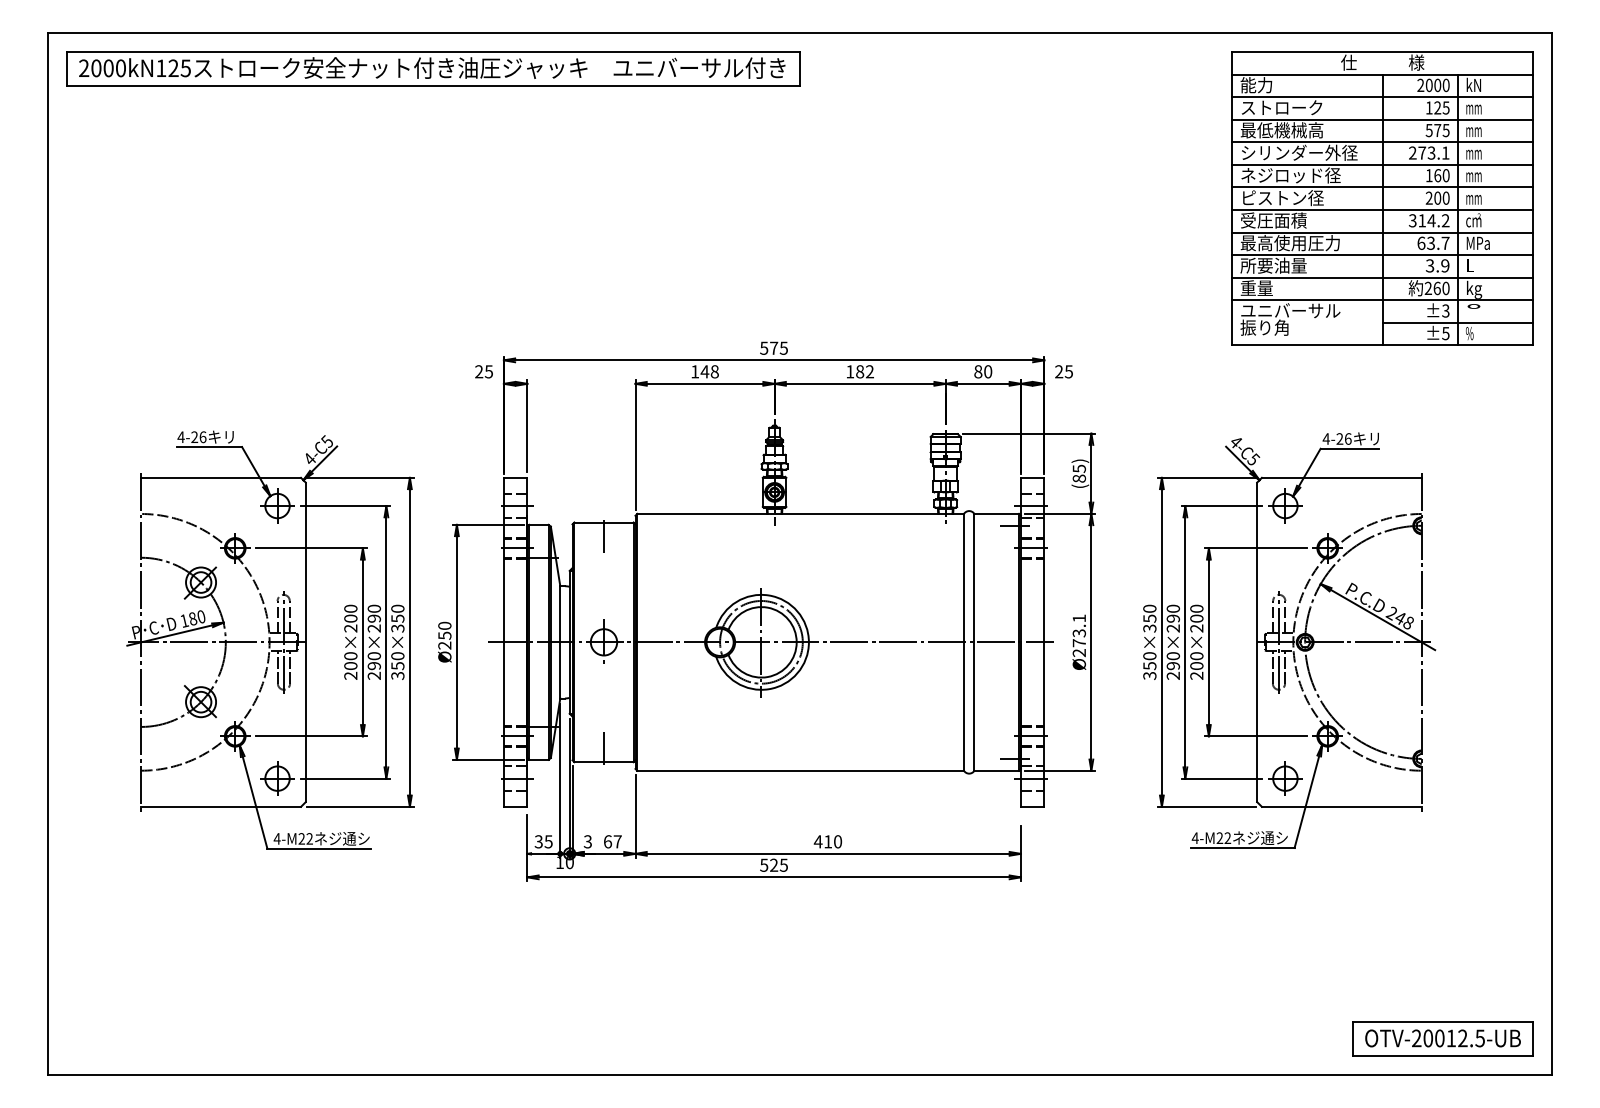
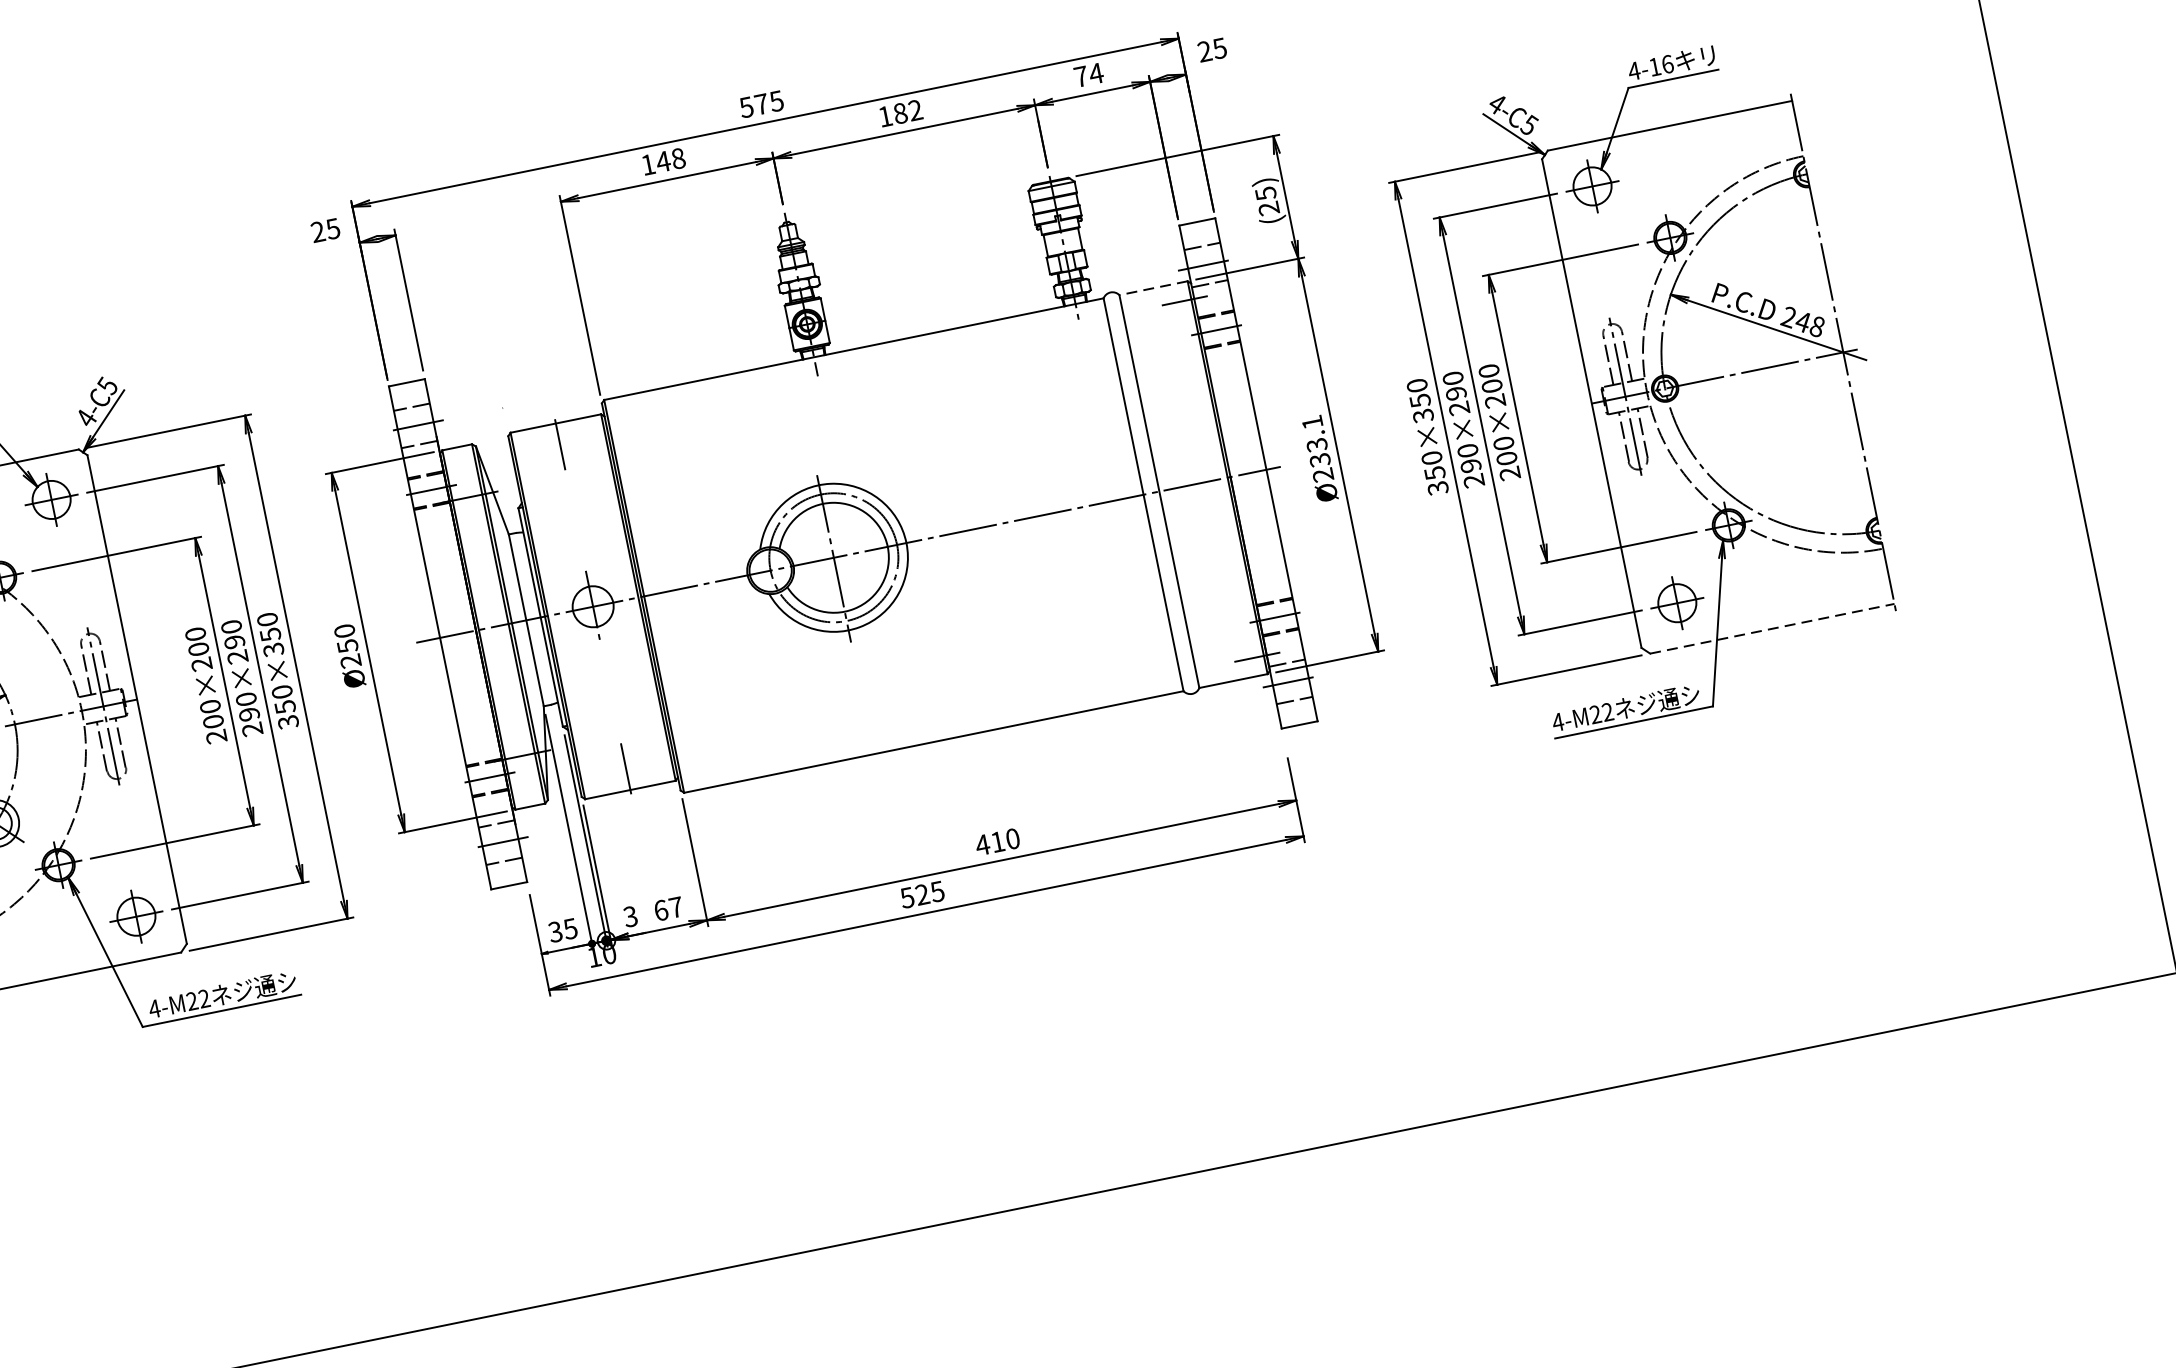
text: (983, 371) -> (1089, 74), 80 -> 74
text: (1339, 438) -> (1654, 66), 4-26 -> 4-16
text: (1079, 478) -> (1269, 208), (85) -> (25)
line: (996, 513) -> (1153, 287), solid -> dashed
text: (1079, 643) -> (1320, 460), Ø273.1 -> Ø233.1
line: (1341, 806) -> (1771, 628), solid -> dashed
part: (1442, 1038) -> (1998, 951), removed

